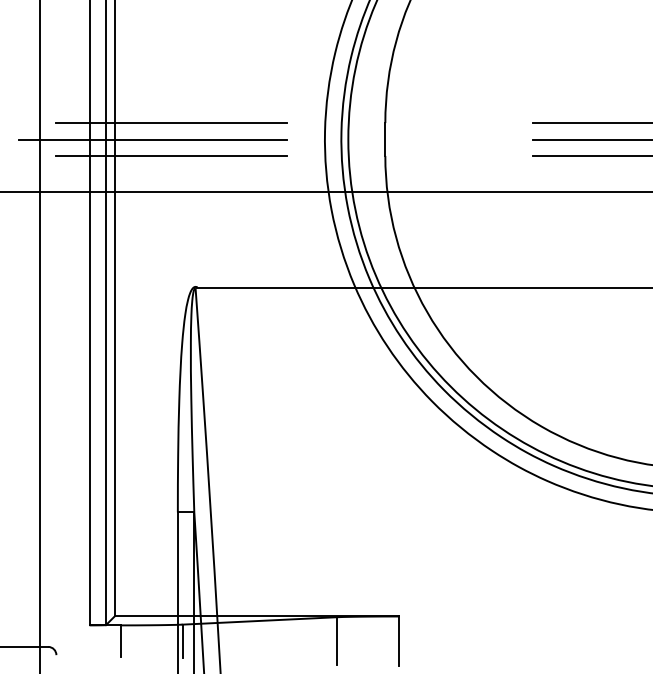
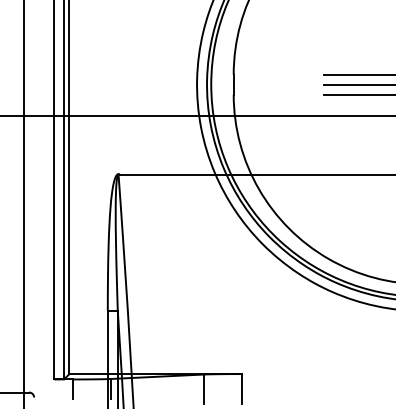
line: (170, 122) -> (103, 74), removed
line: (152, 139) -> (92, 84), removed
line: (170, 155) -> (103, 94), removed

